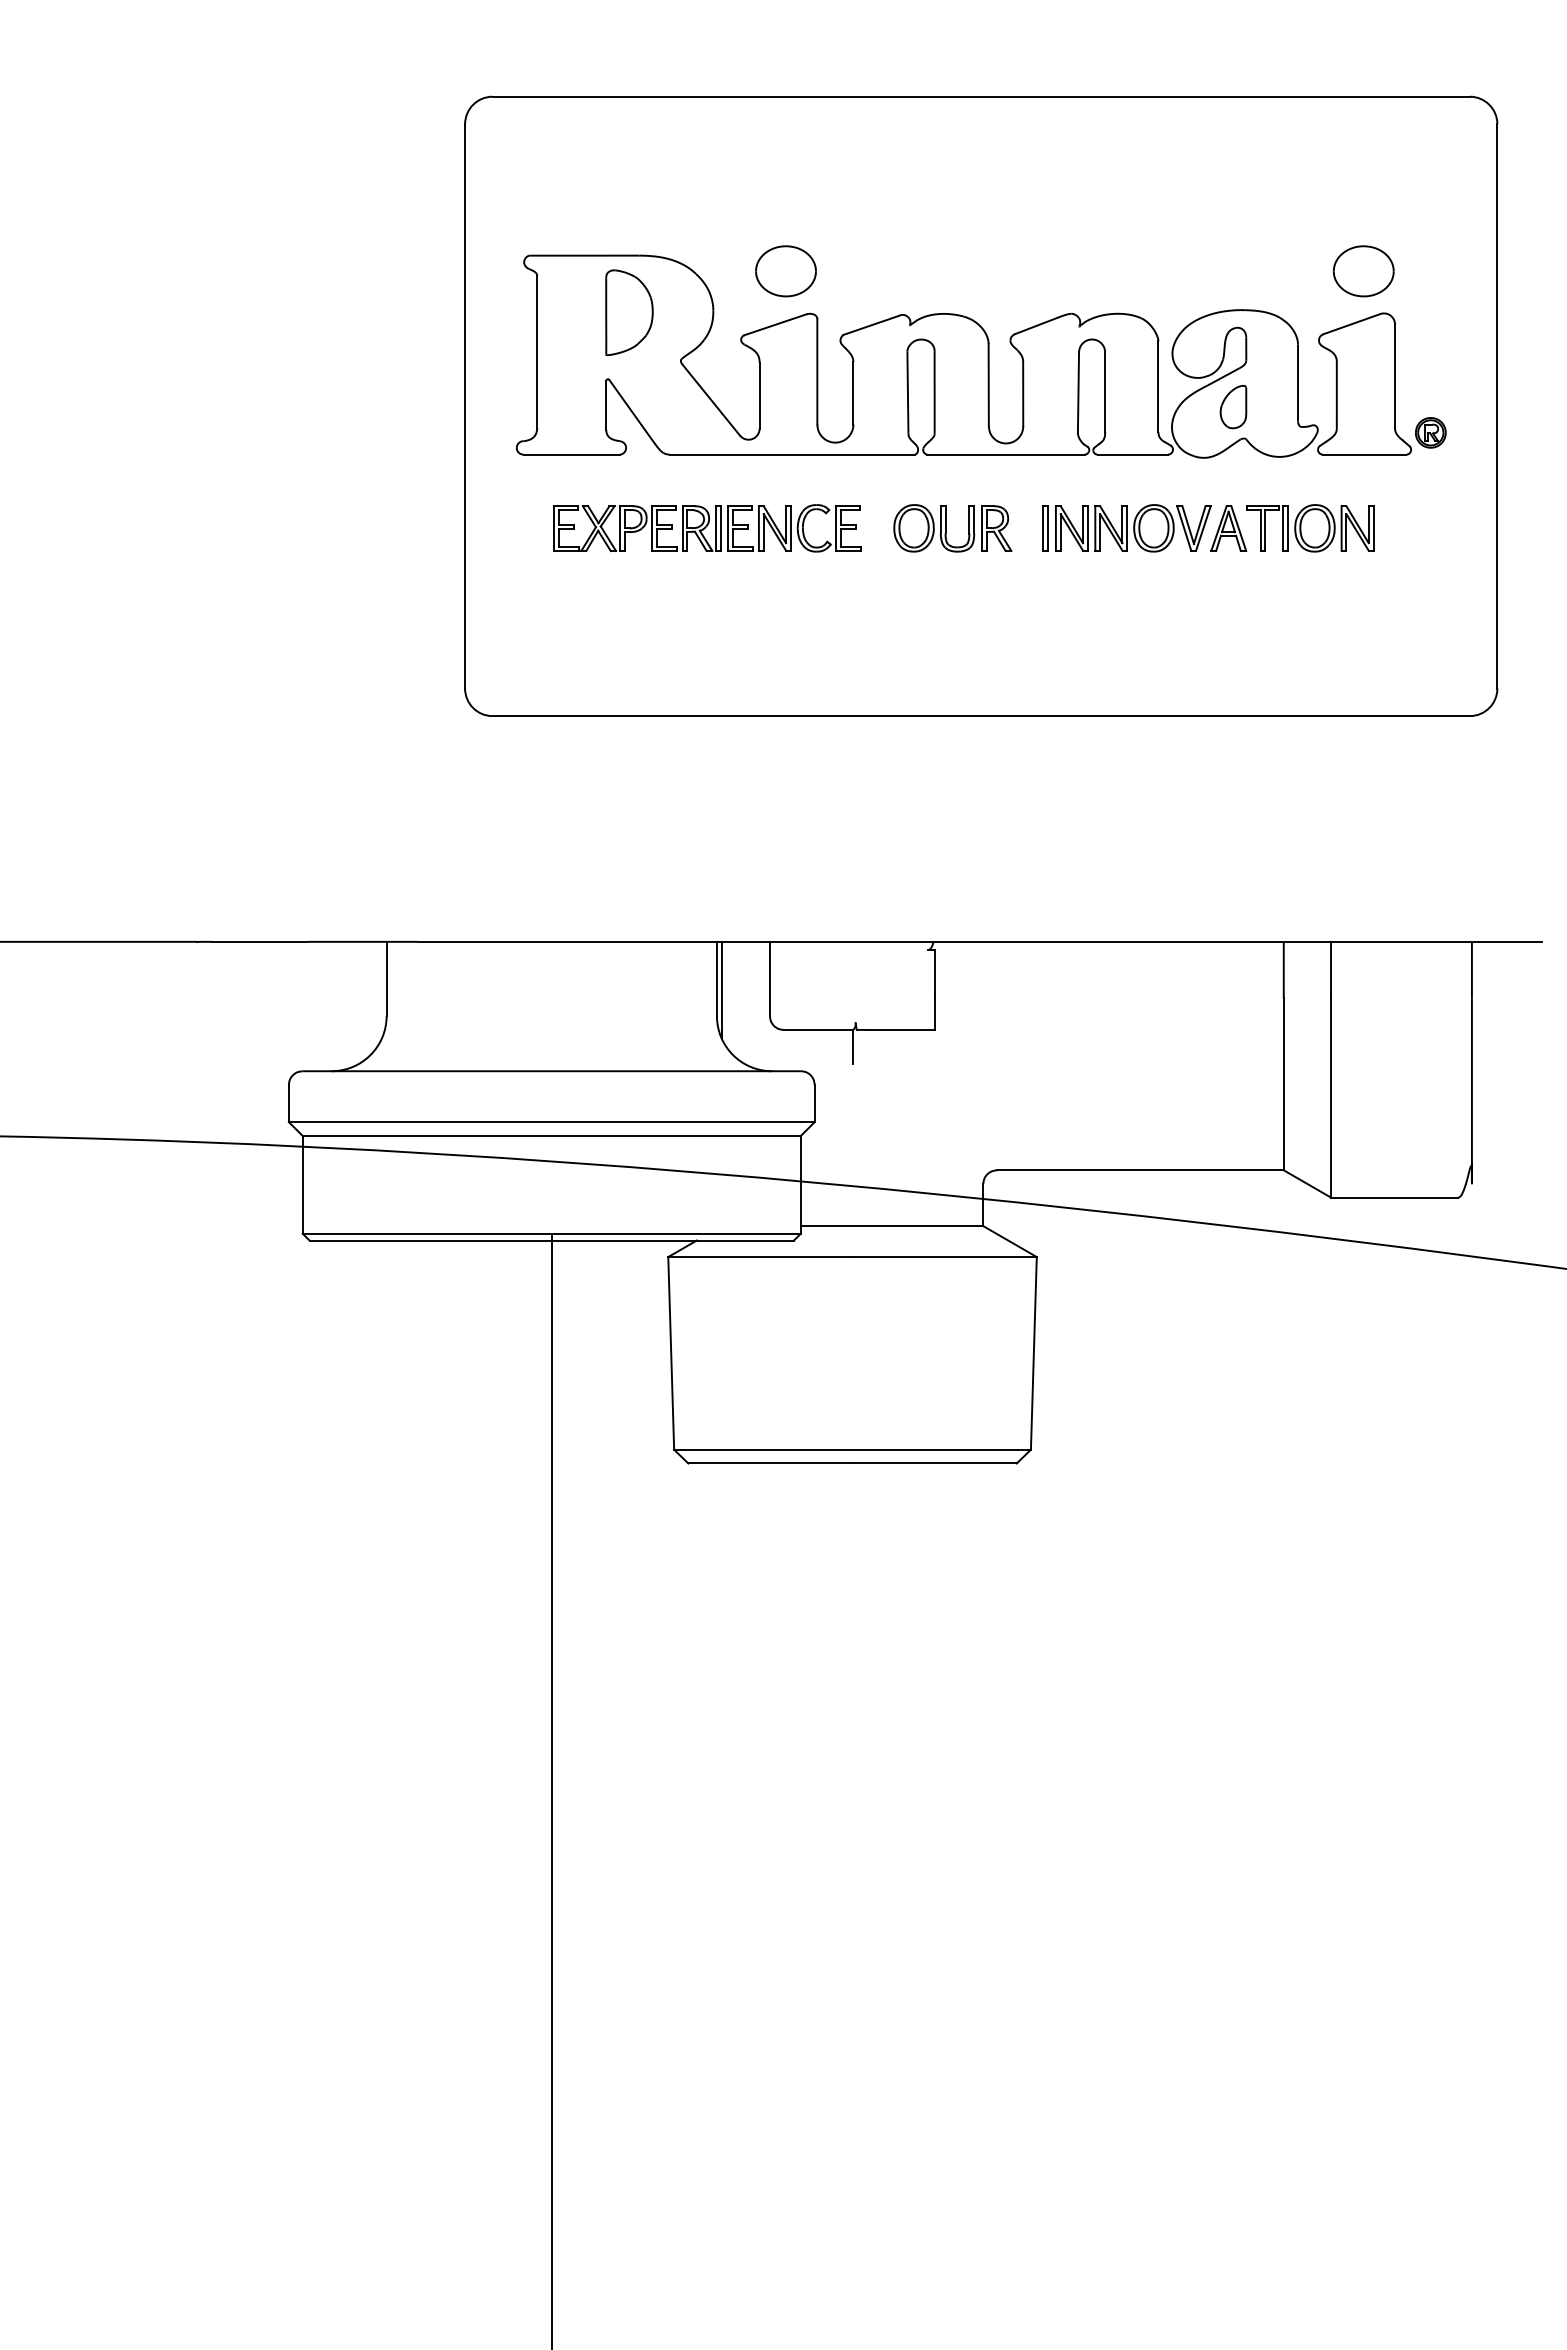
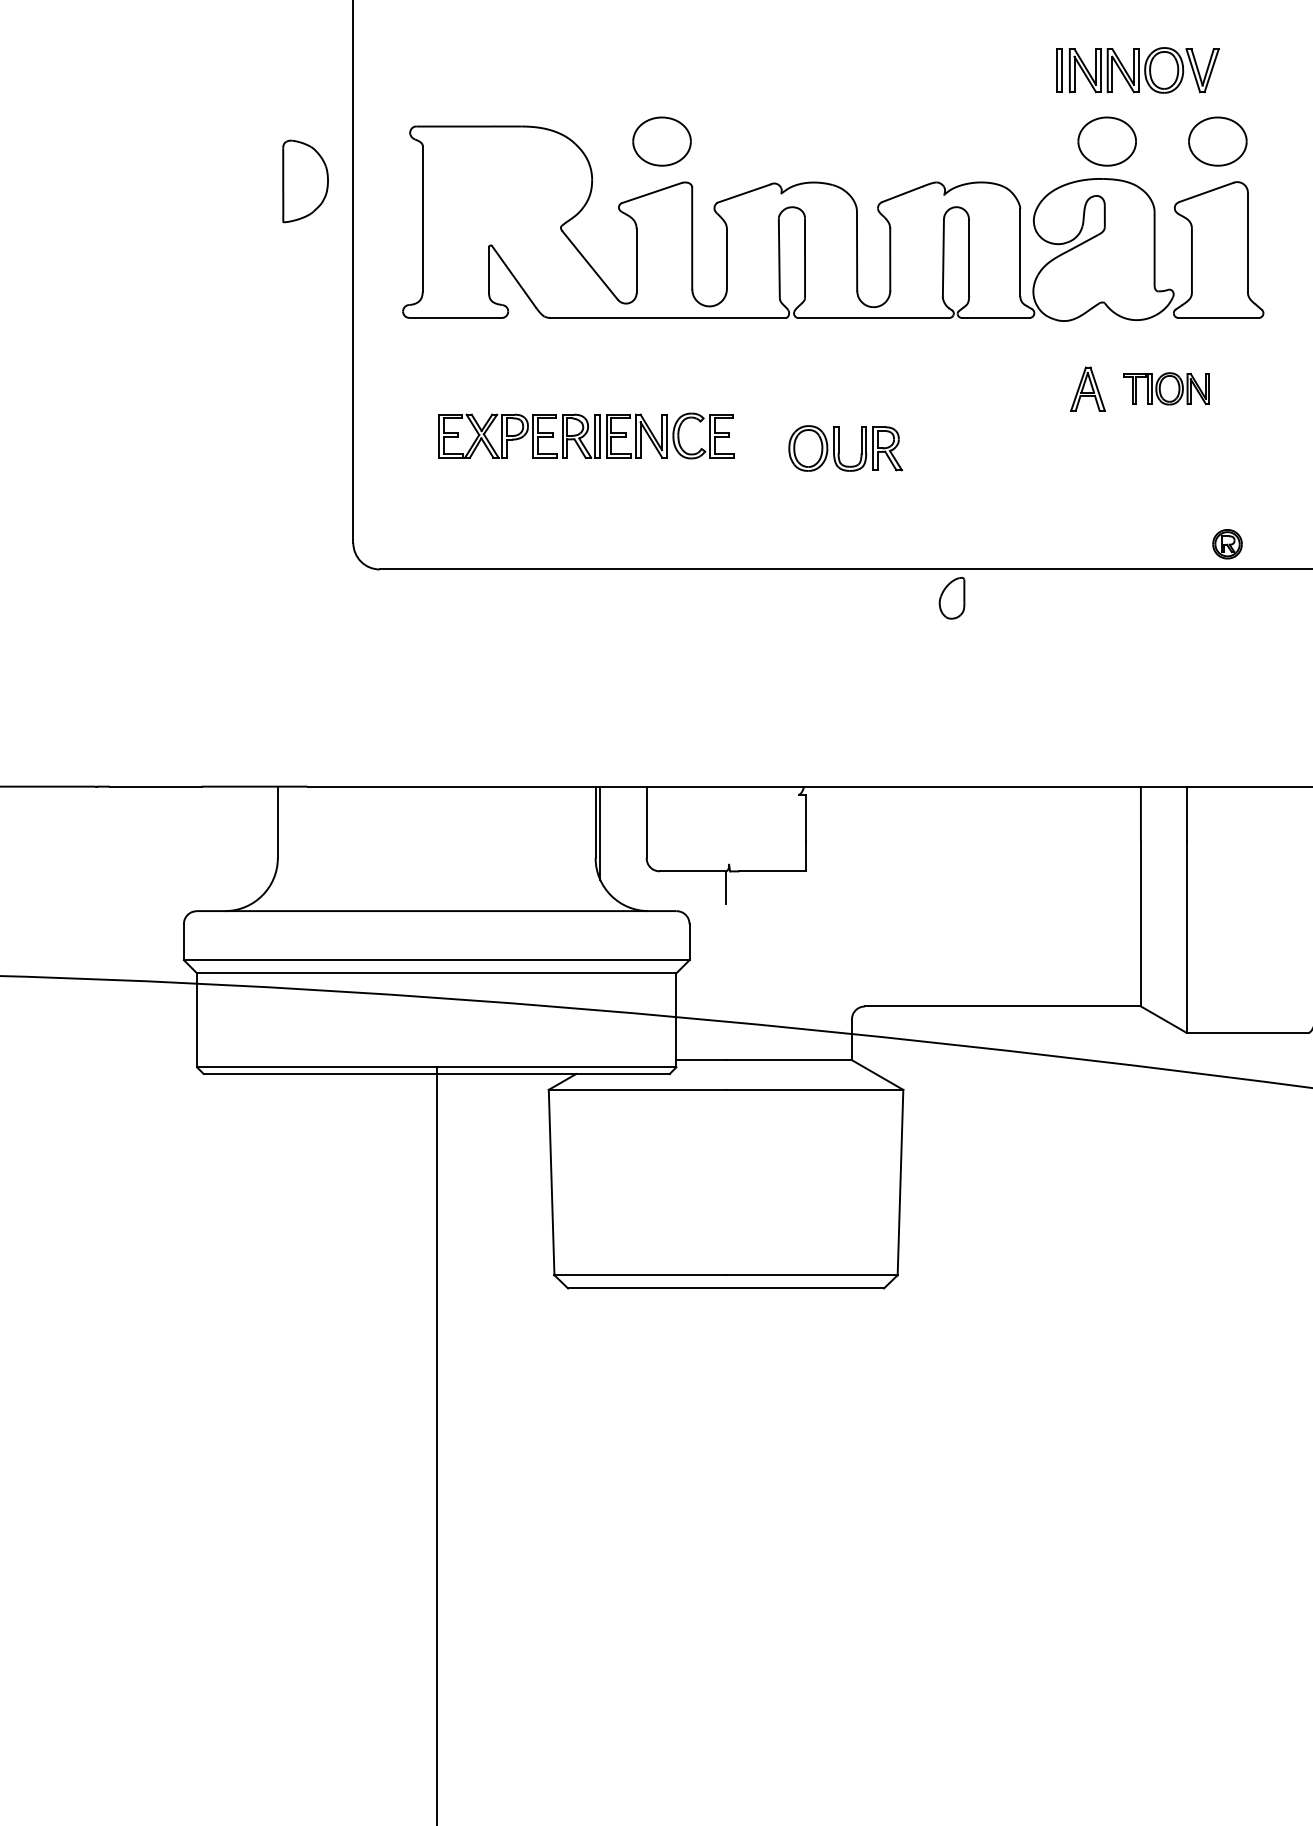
part: (1248, 271) -> (1106, 141), added
part: (629, 312) -> (305, 181), moved
part: (1233, 406) -> (952, 597), moved
part: (1430, 432) -> (1227, 543), moved
part: (707, 528) -> (586, 436), moved
part: (952, 528) -> (845, 448), moved
part: (1126, 528) -> (1137, 70), moved
part: (1310, 528) -> (1166, 389), size x0.7

